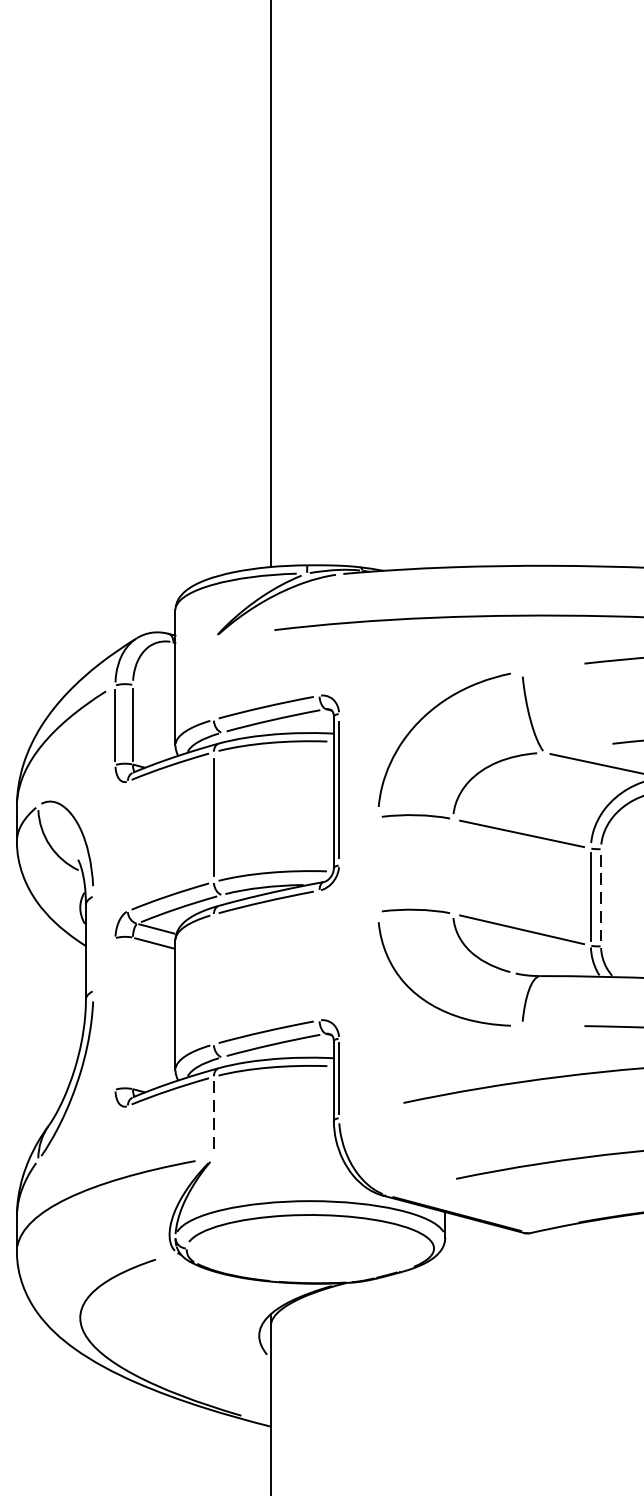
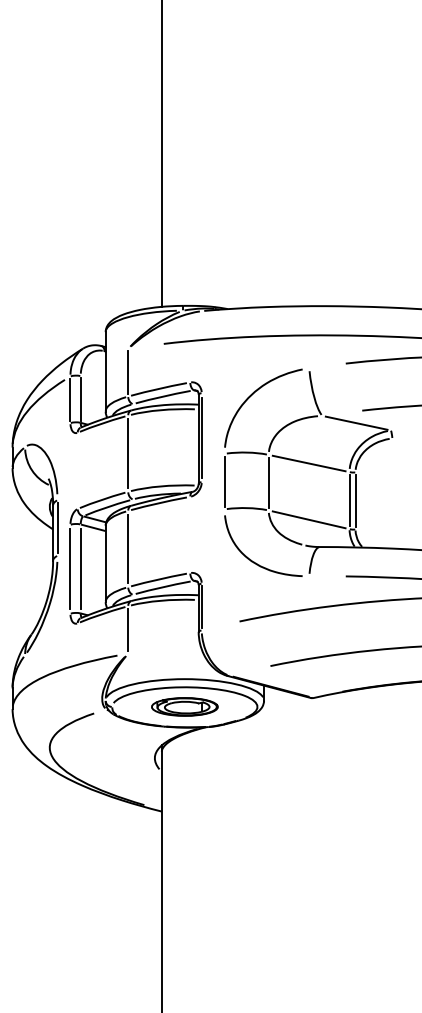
line: (214, 678) -> (128, 372), added
line: (377, 864) -> (224, 481), added
line: (452, 866) -> (268, 482), added
line: (600, 898) -> (355, 501), dashed -> solid
line: (93, 942) -> (57, 527), added
line: (214, 978) -> (128, 548), added
line: (132, 1012) -> (80, 568), added
line: (115, 1014) -> (70, 569), added
line: (214, 1118) -> (128, 630), dashed -> solid
part: (309, 1247) -> (184, 706), added

